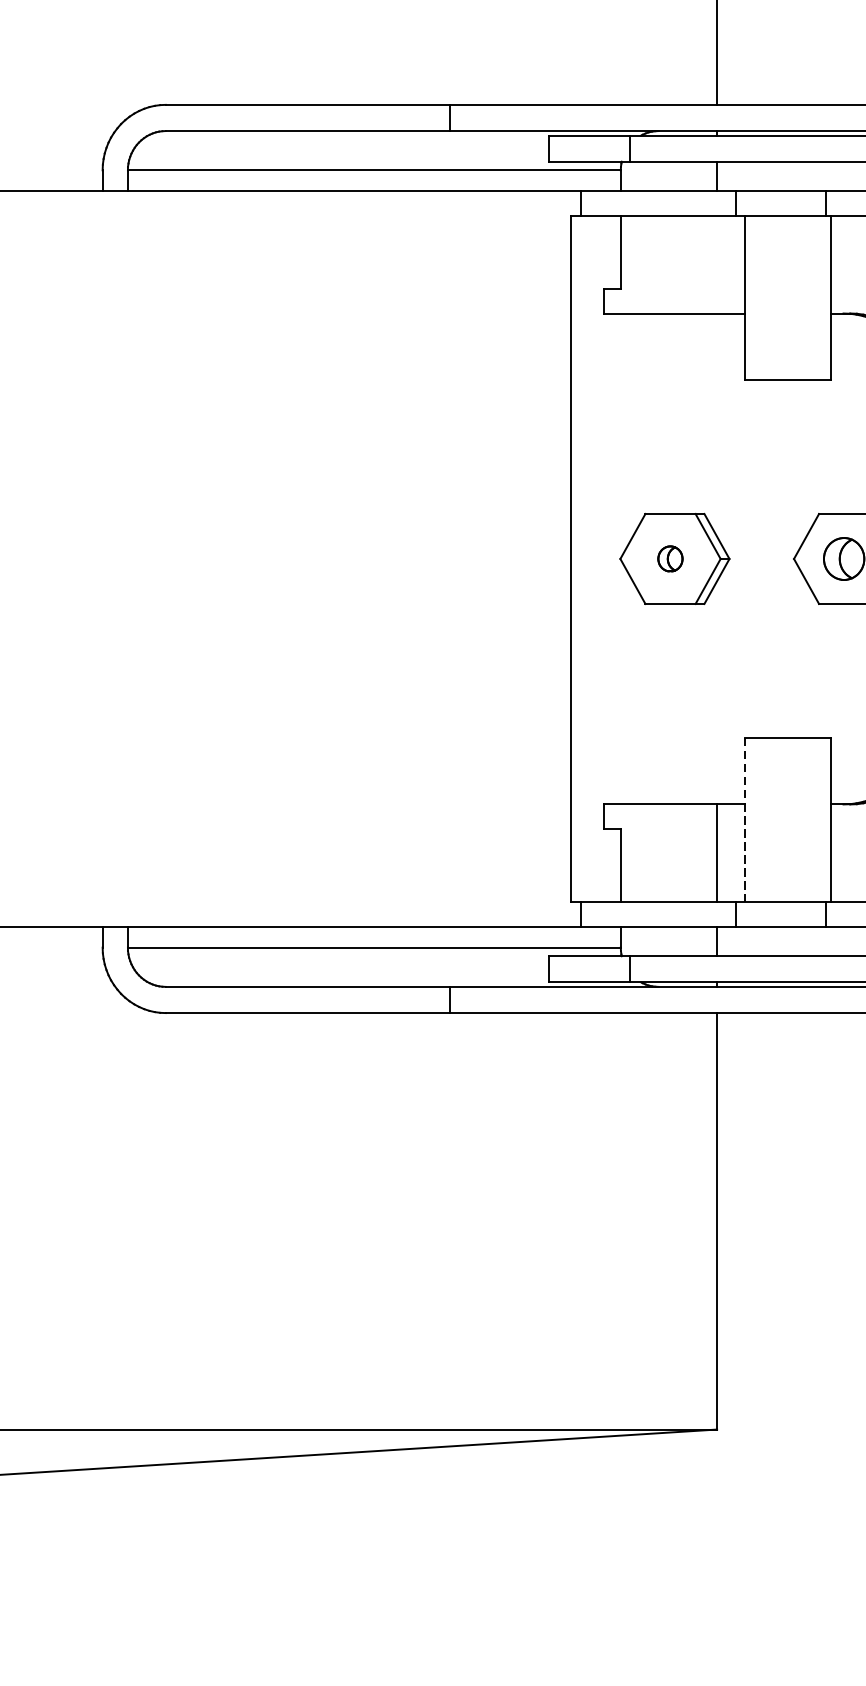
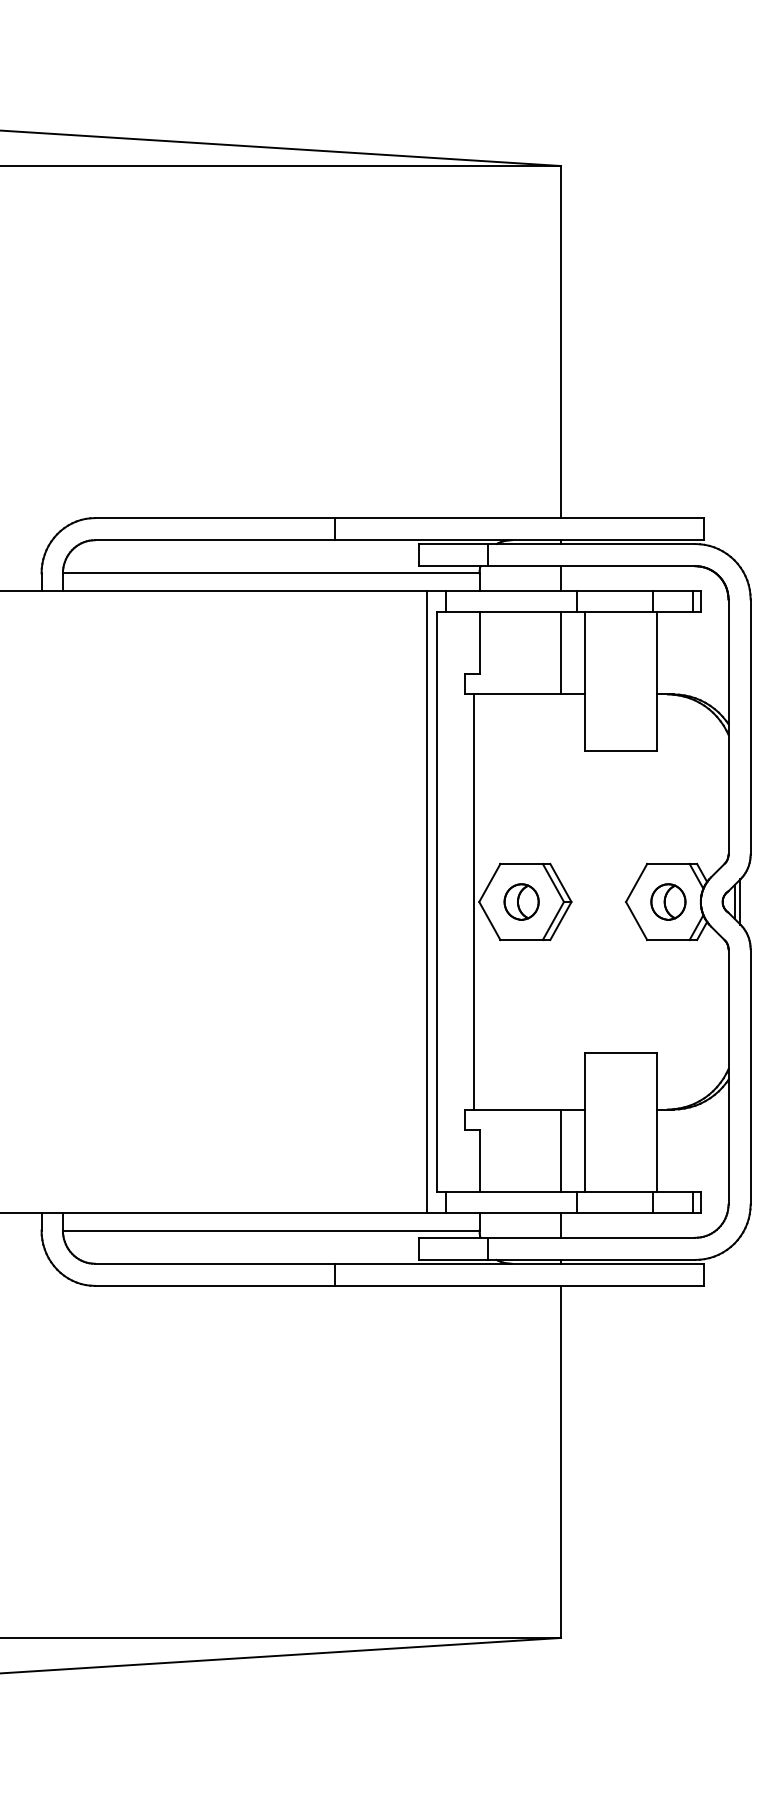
line: (717, 265) -> (561, 653), added
line: (557, 558) -> (426, 901), added
line: (613, 558) -> (473, 901), added
part: (670, 558) -> (521, 901), size x1.67
line: (744, 820) -> (584, 1123), dashed -> solid

